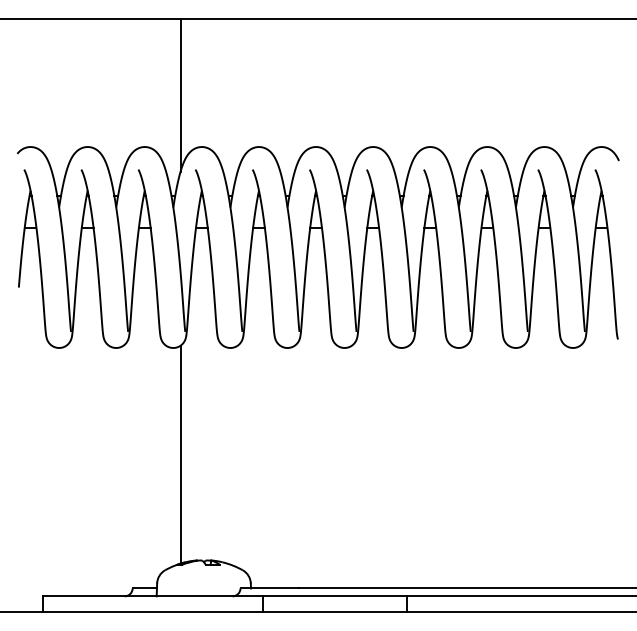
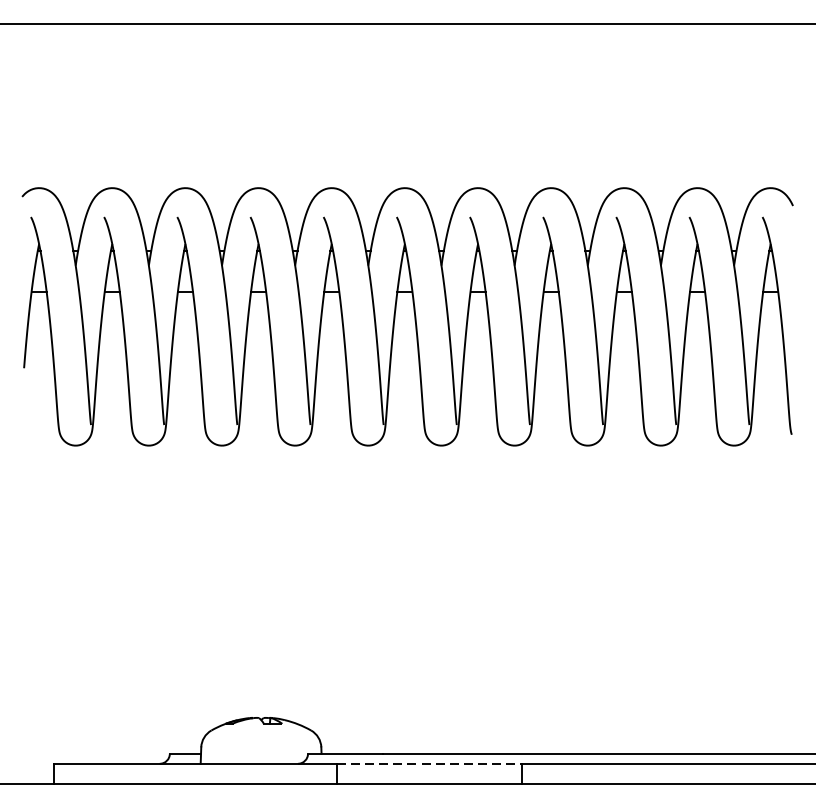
line: (180, 94) -> (231, 120), removed
line: (180, 454) -> (231, 582), removed
line: (335, 596) -> (429, 764), solid -> dashed

